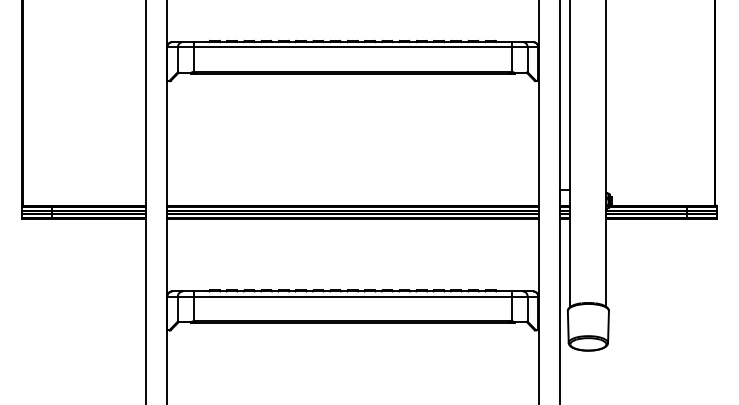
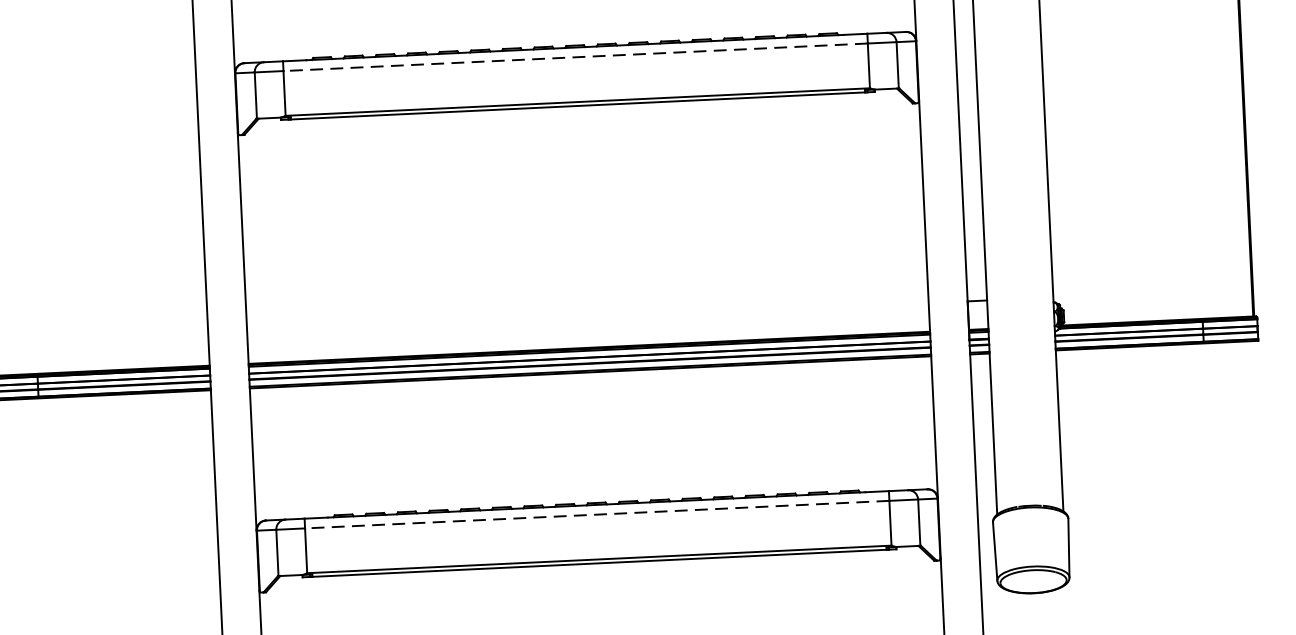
line: (352, 47) -> (575, 57), solid -> dashed
line: (352, 296) -> (596, 514), solid -> dashed

